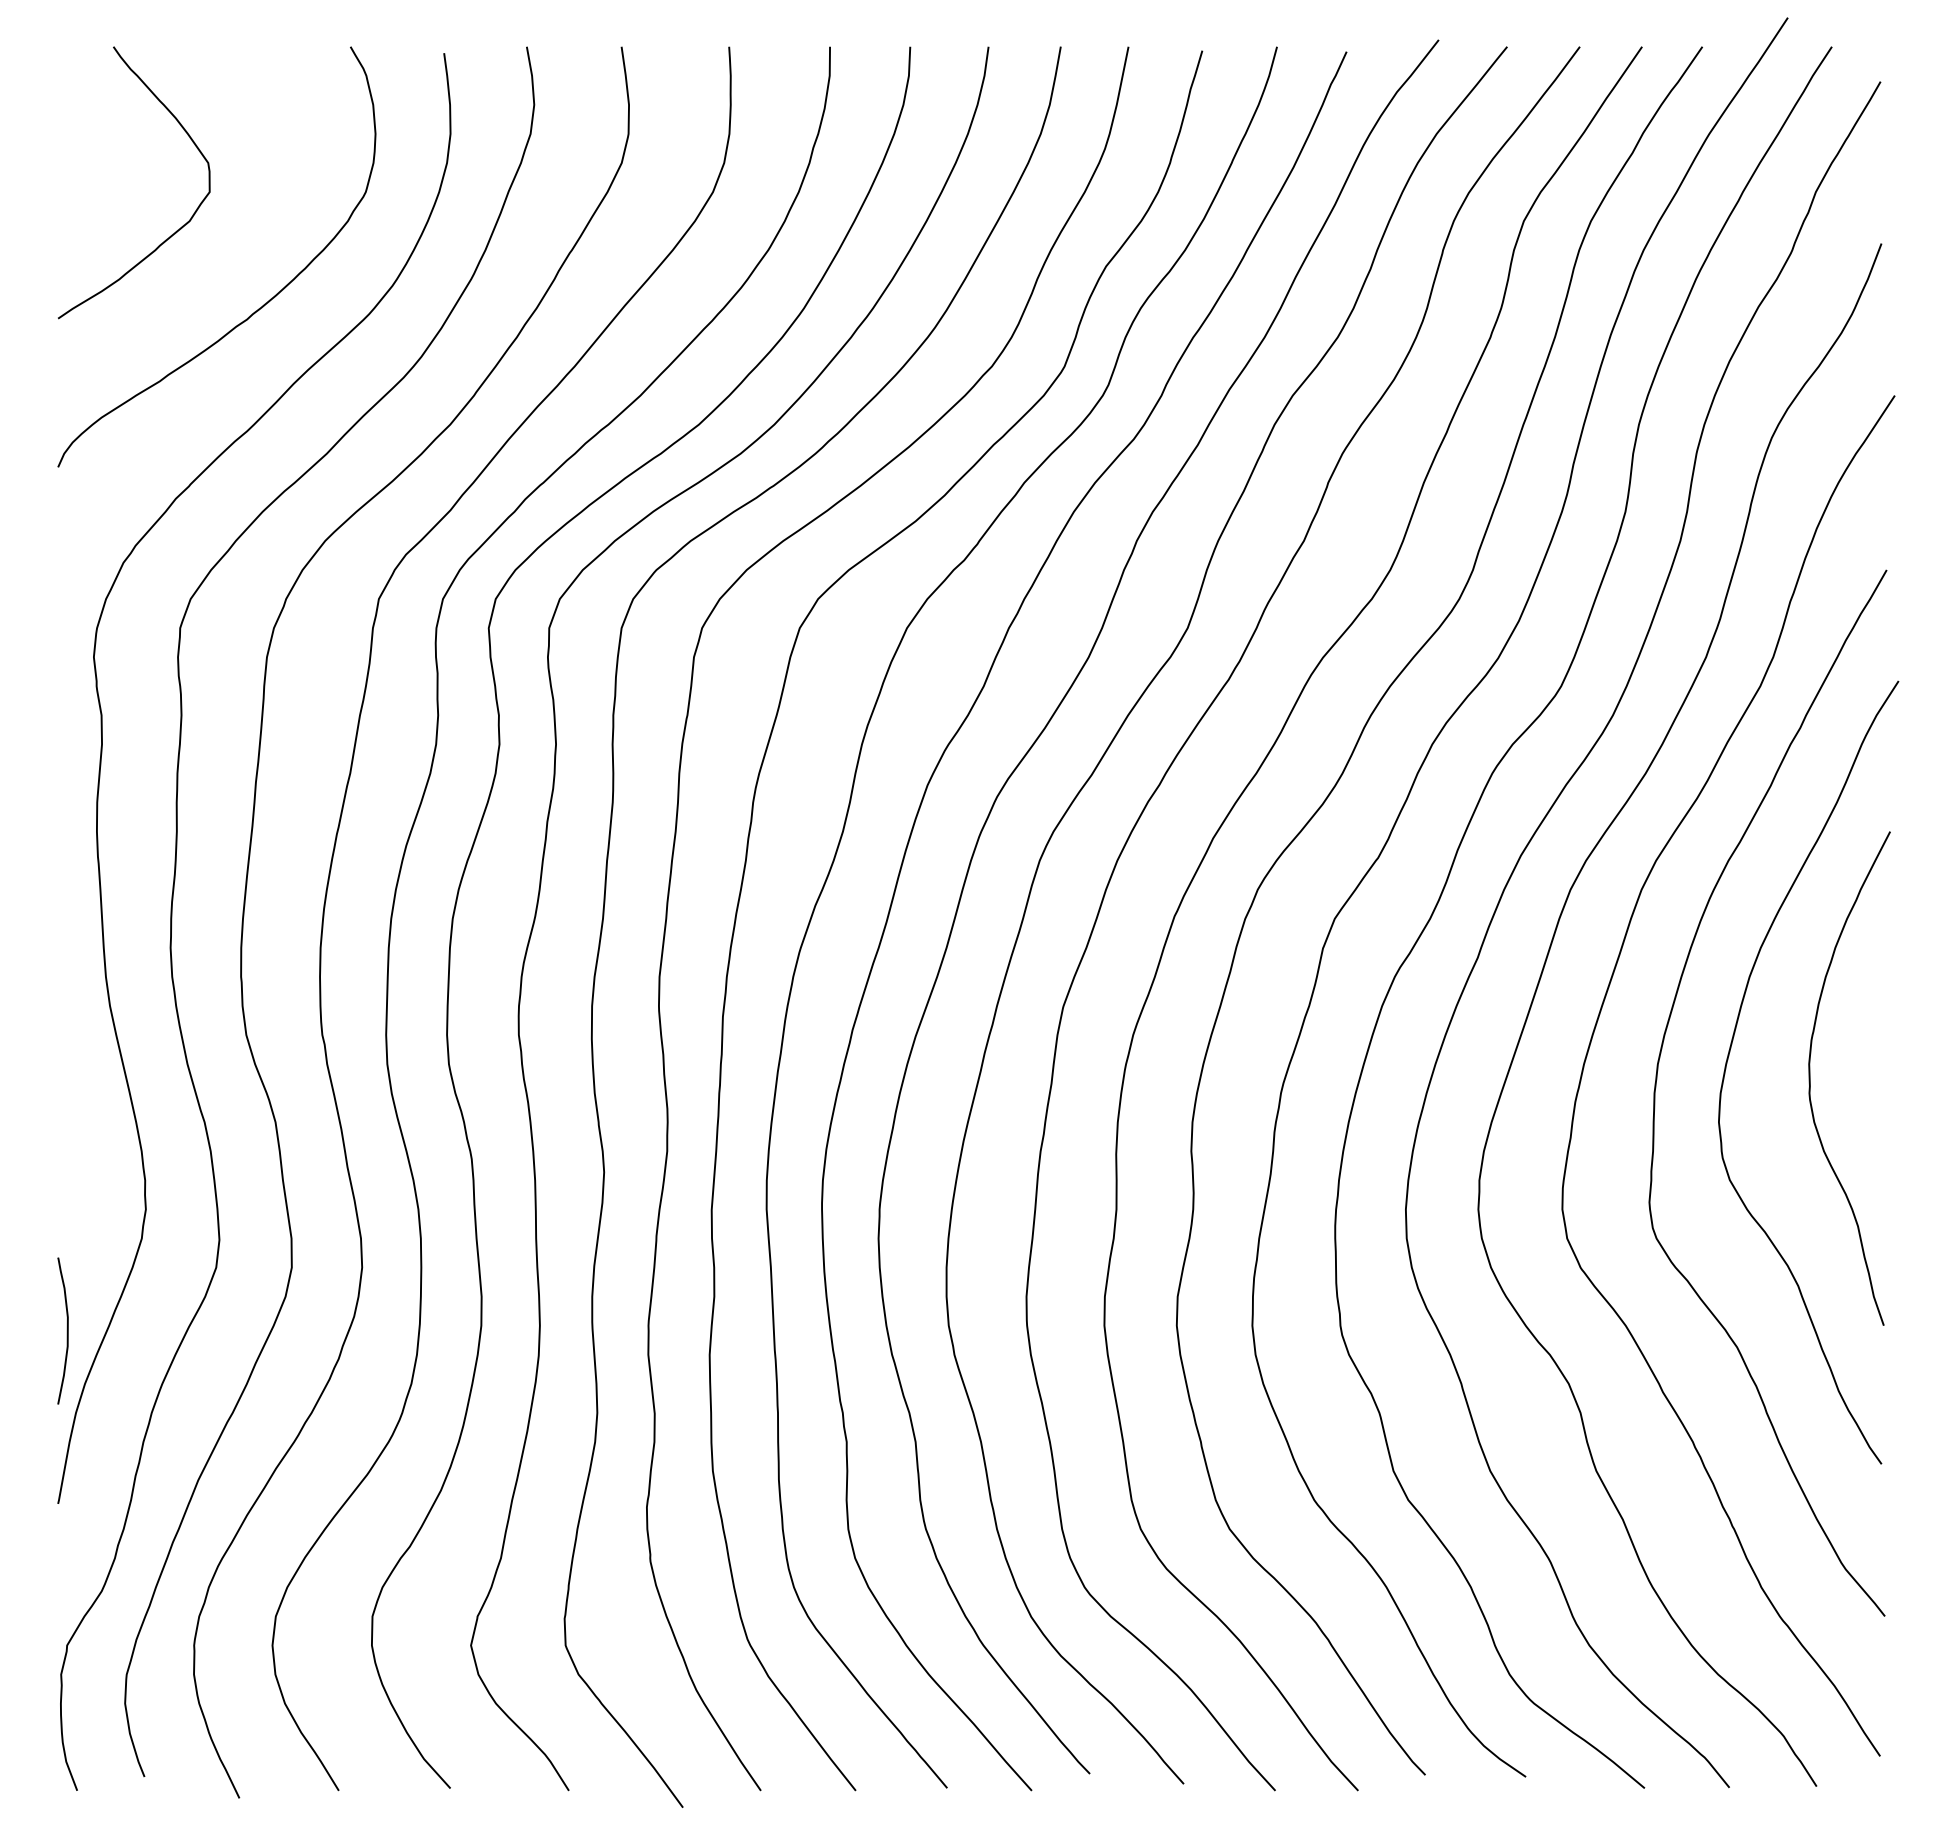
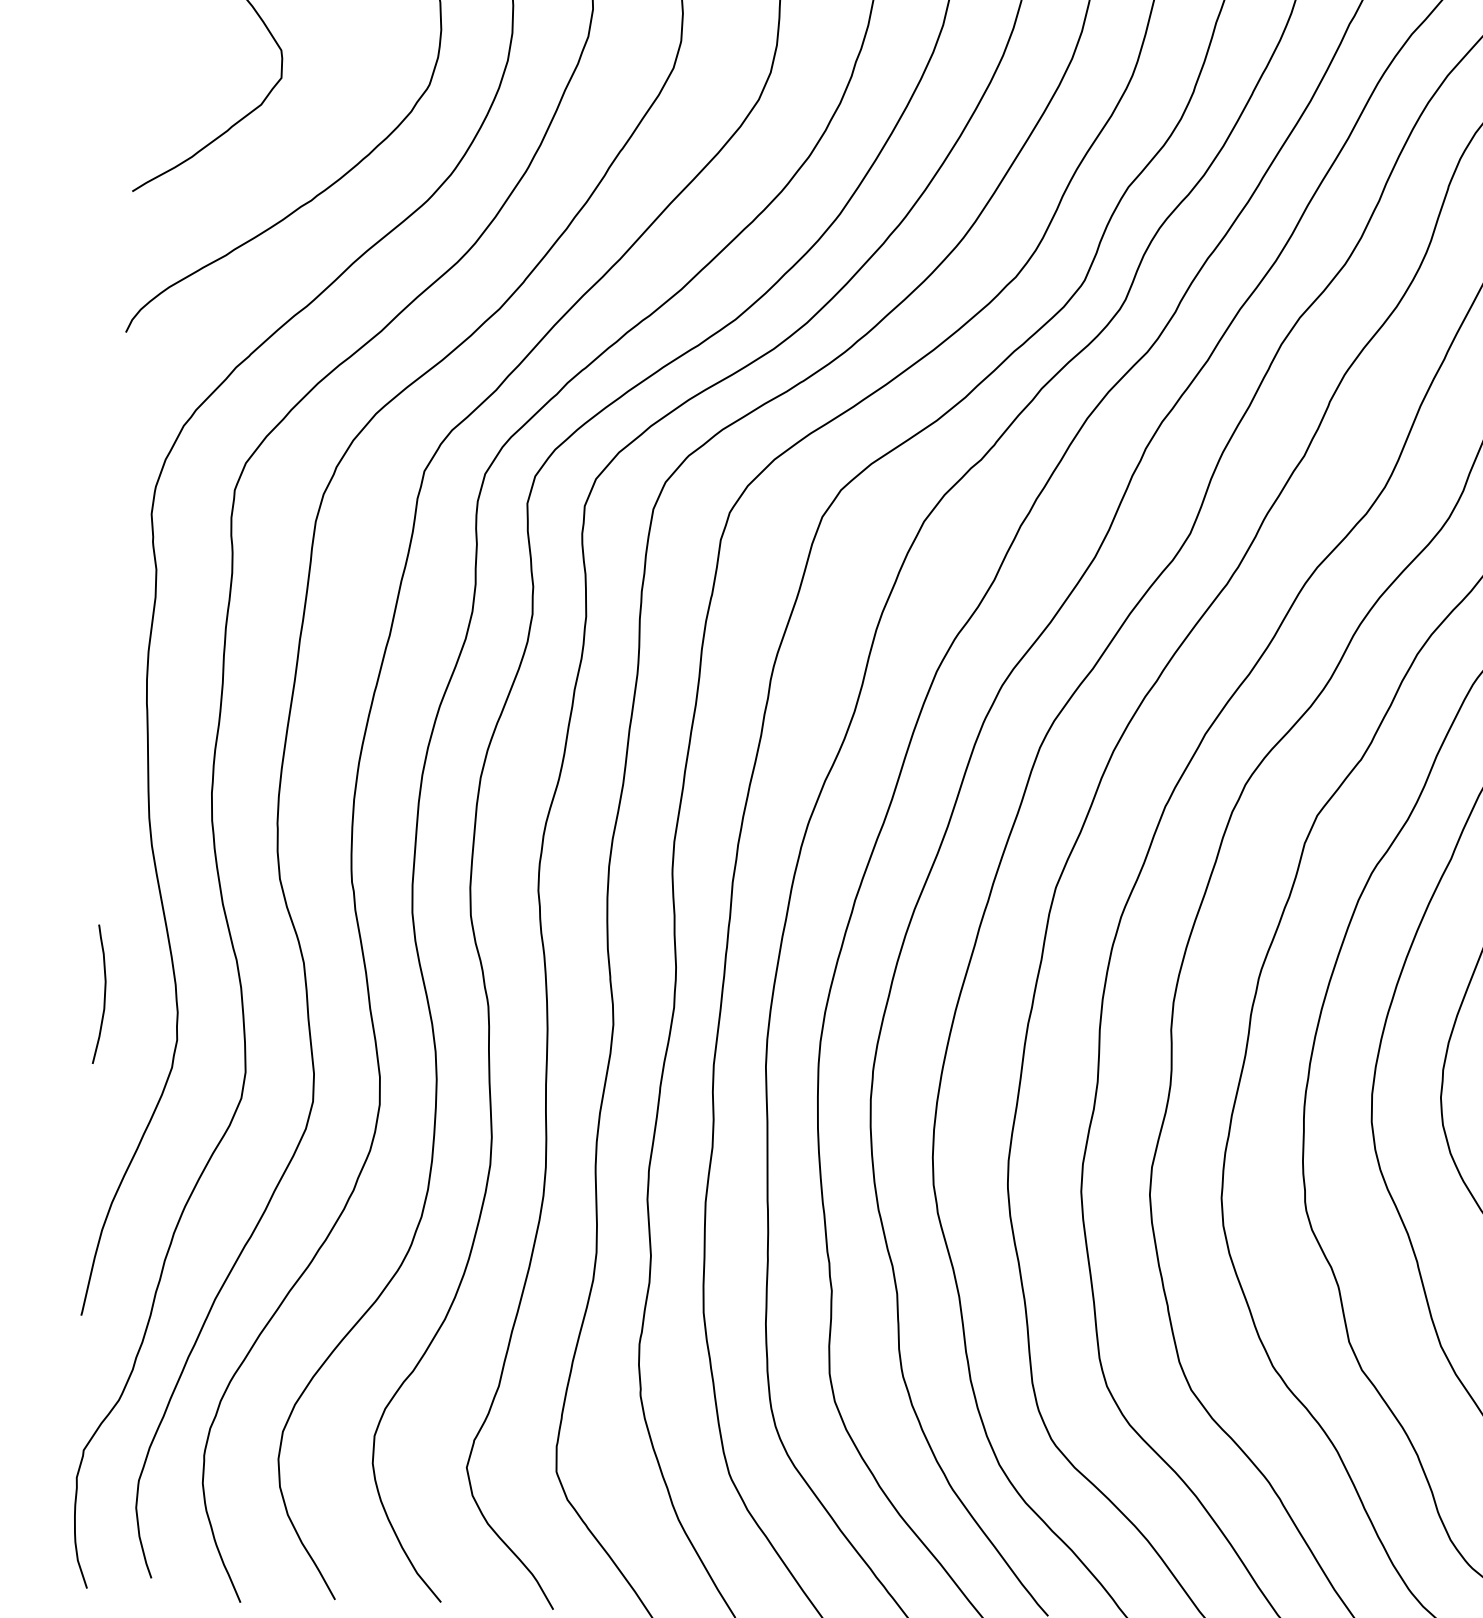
curve: (66, 1330) -> (103, 994), moved

